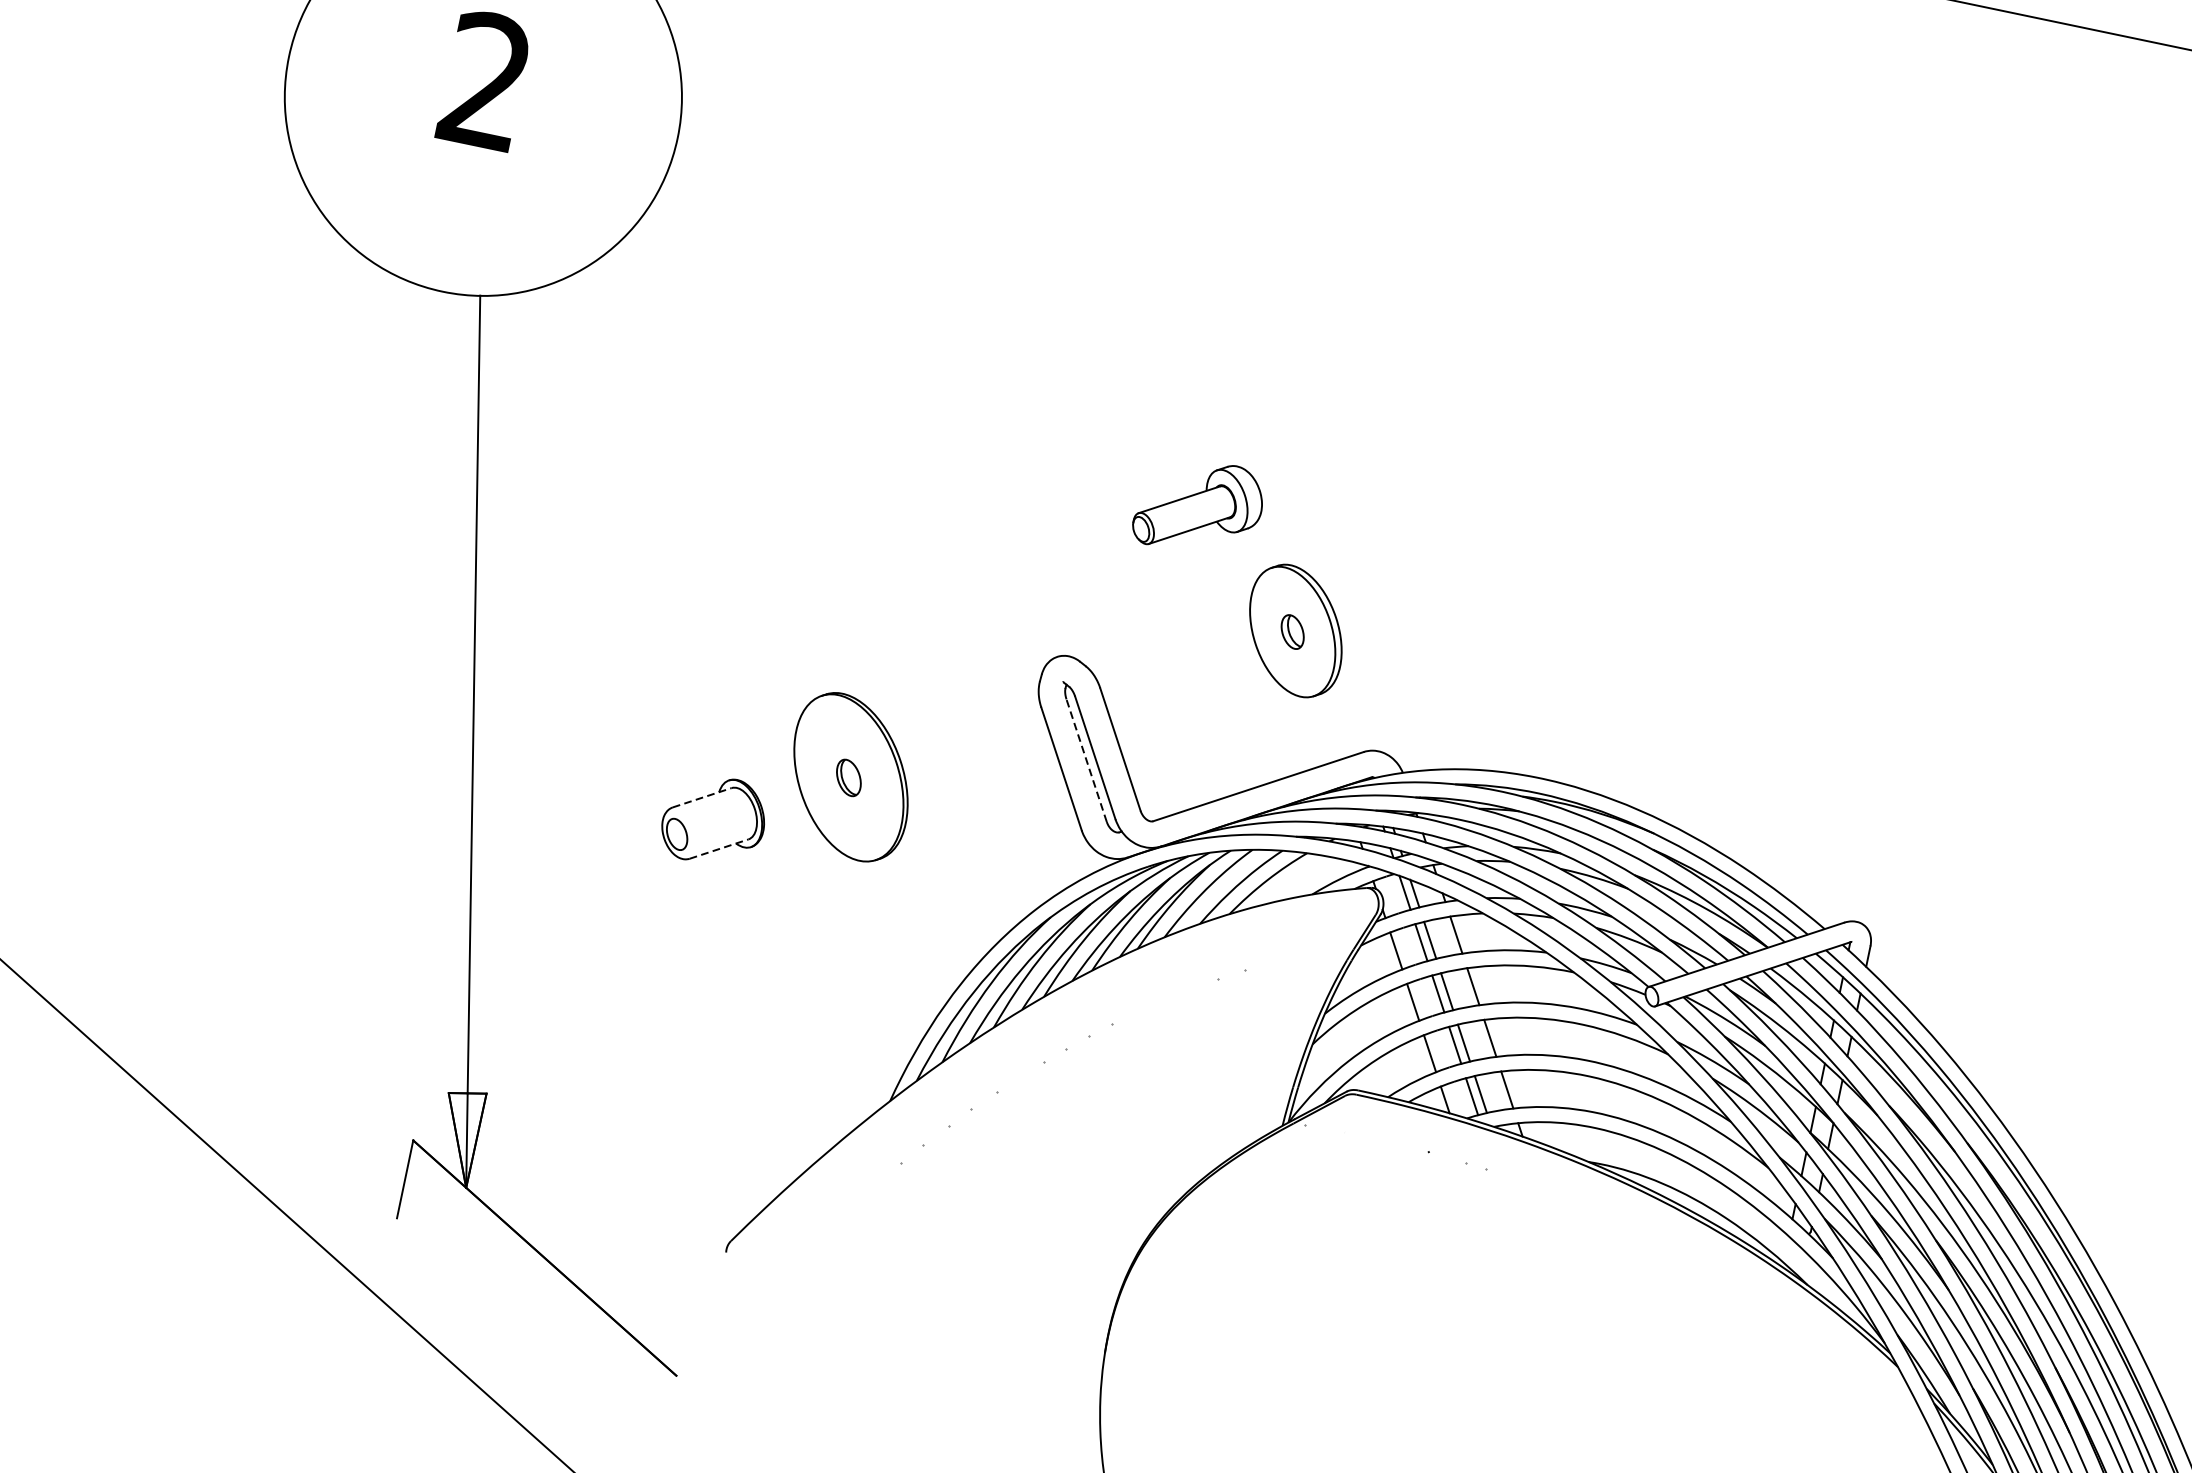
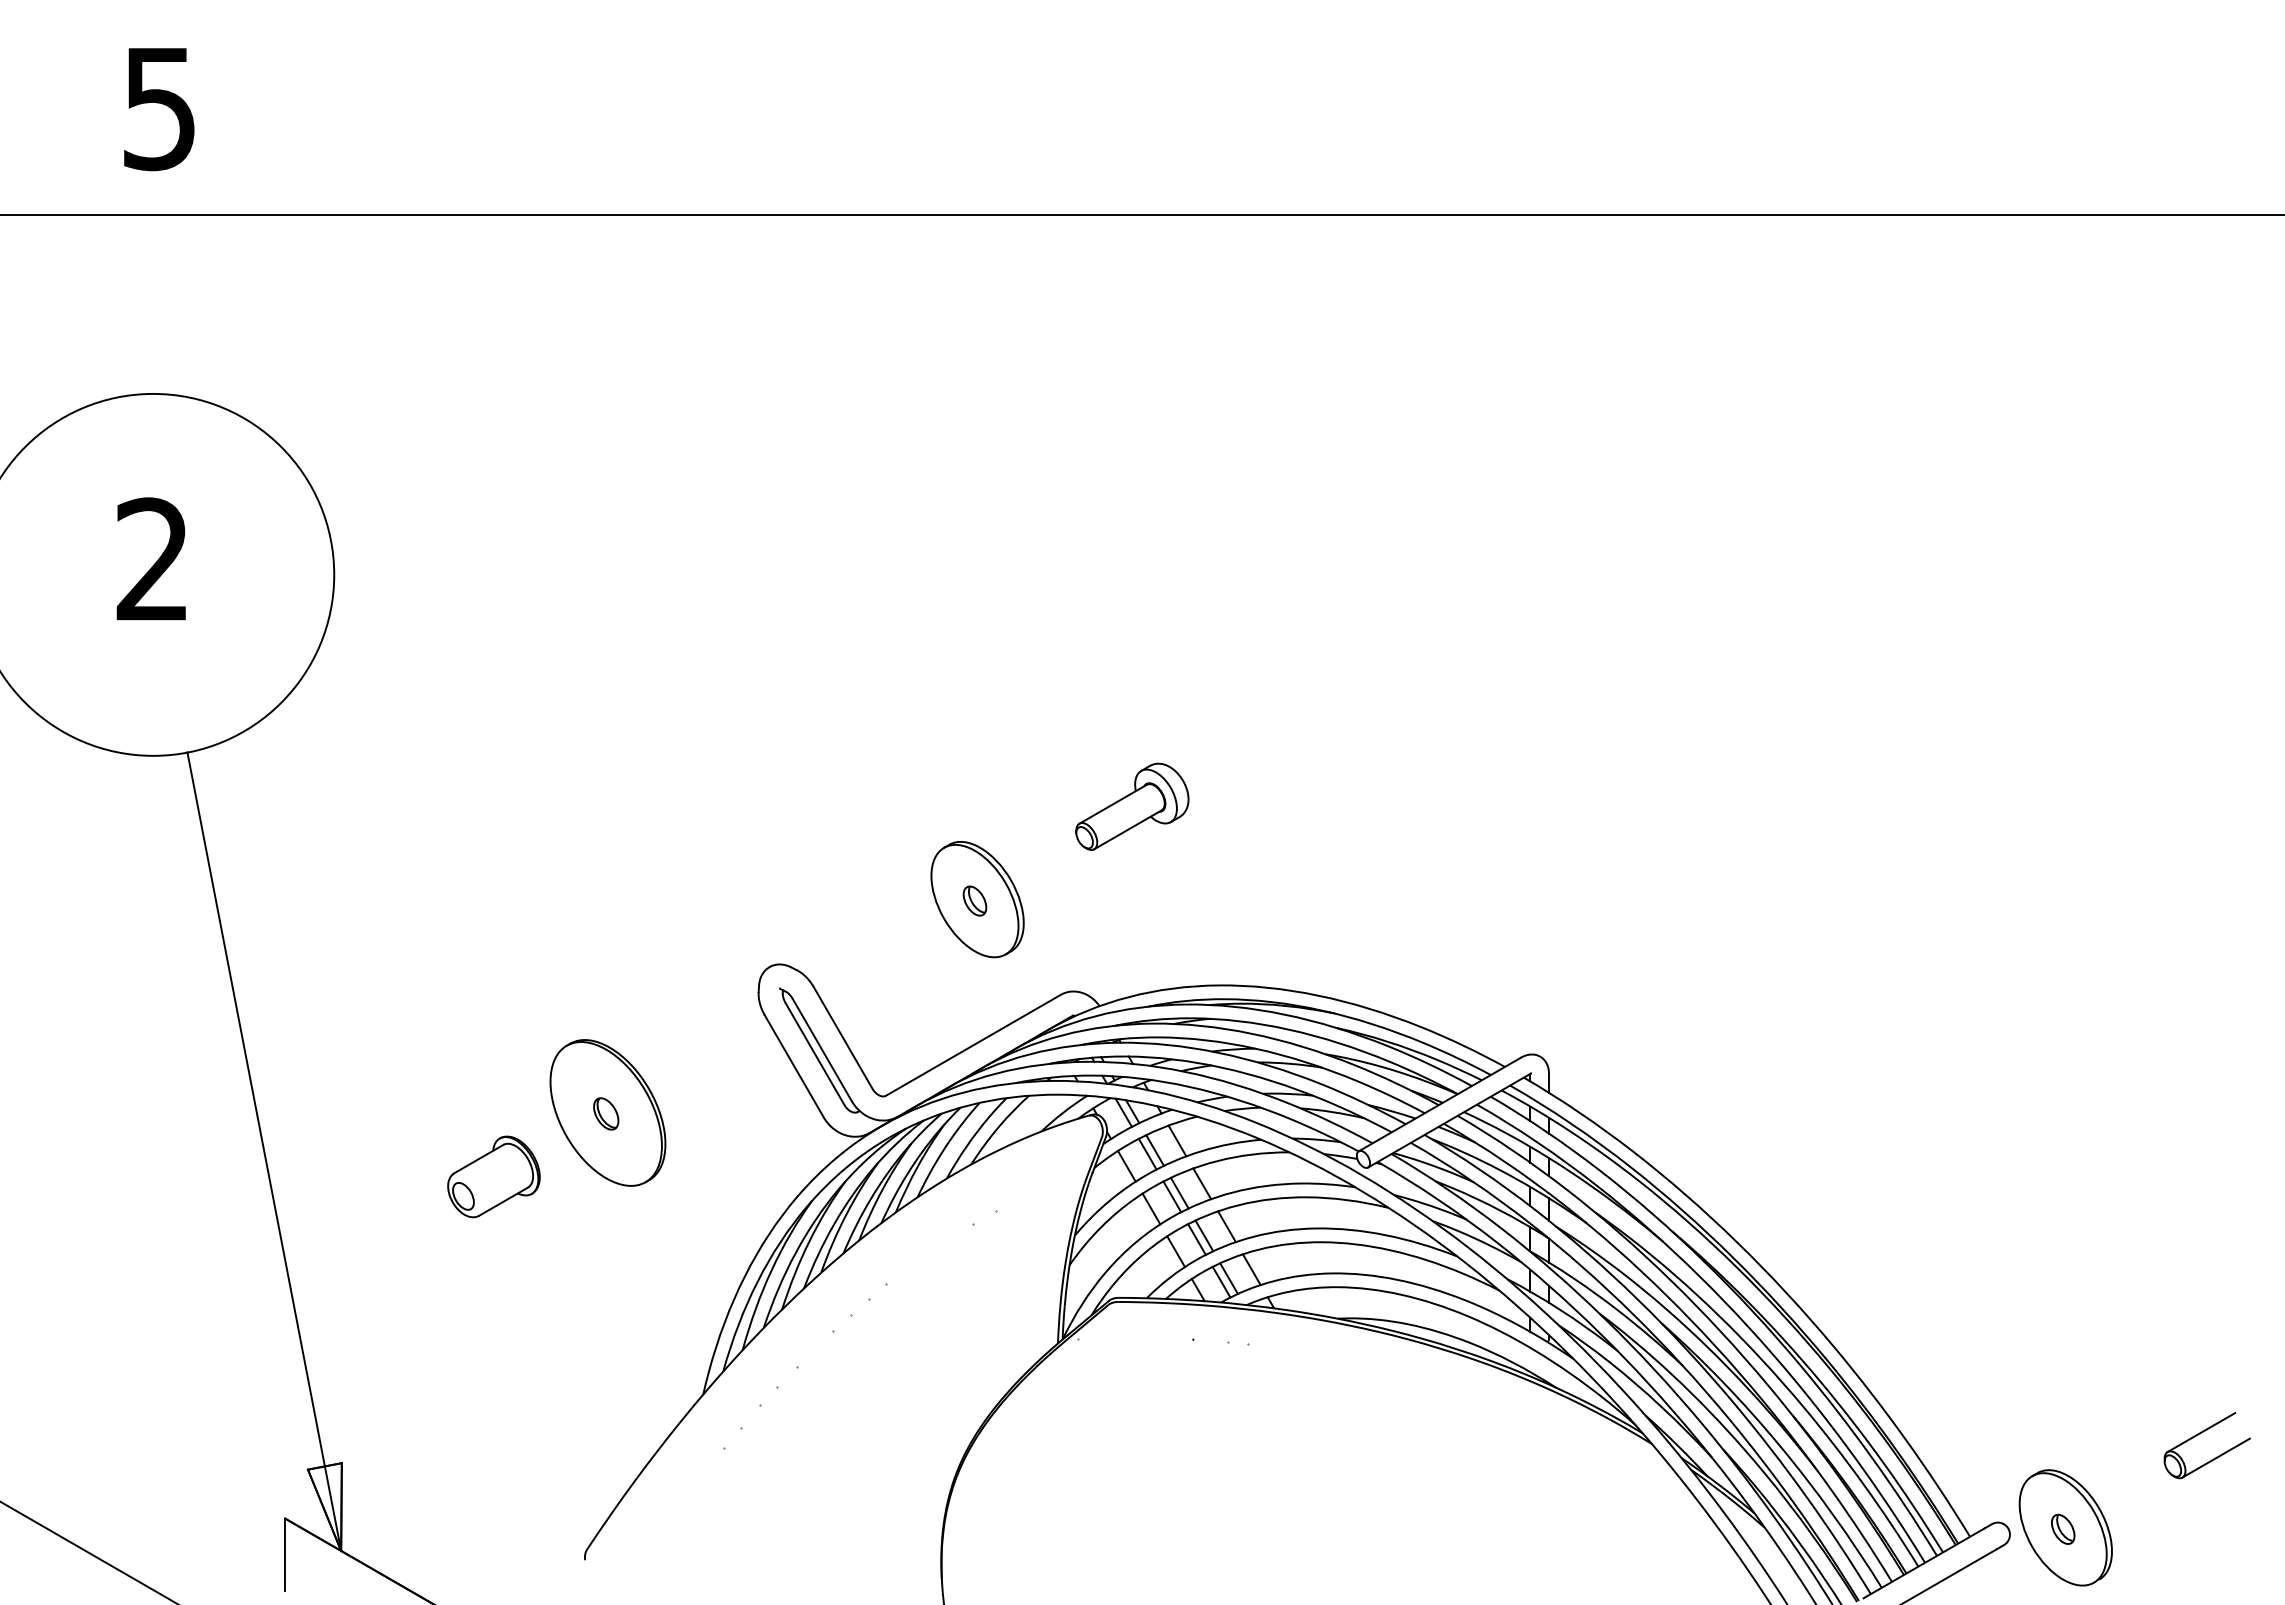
part: (1199, 506) -> (1132, 806), moved
line: (1087, 761) -> (815, 1054), dashed -> solid
line: (702, 797) -> (479, 1158), dashed -> solid
line: (720, 849) -> (504, 1201), dashed -> solid

